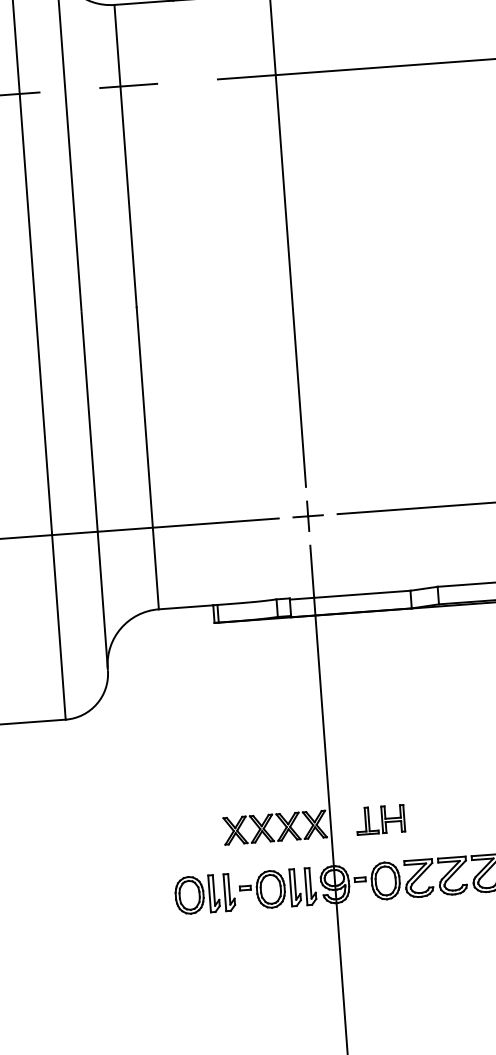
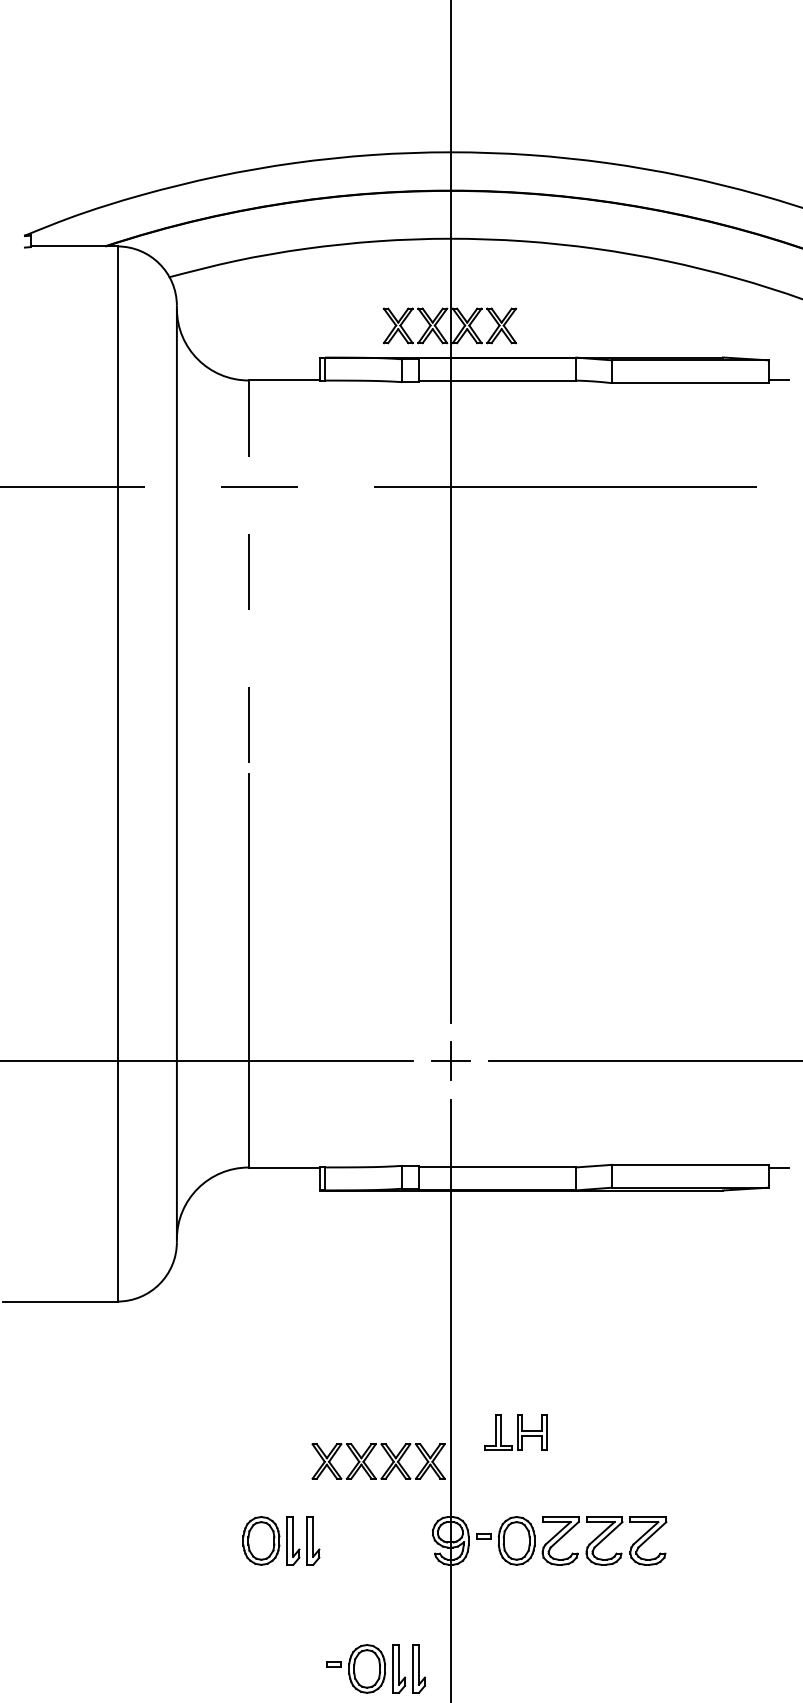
line: (125, 156) -> (248, 577), solid -> dashed
part: (380, 820) -> (515, 1432), moved
part: (278, 888) -> (376, 1668), moved

